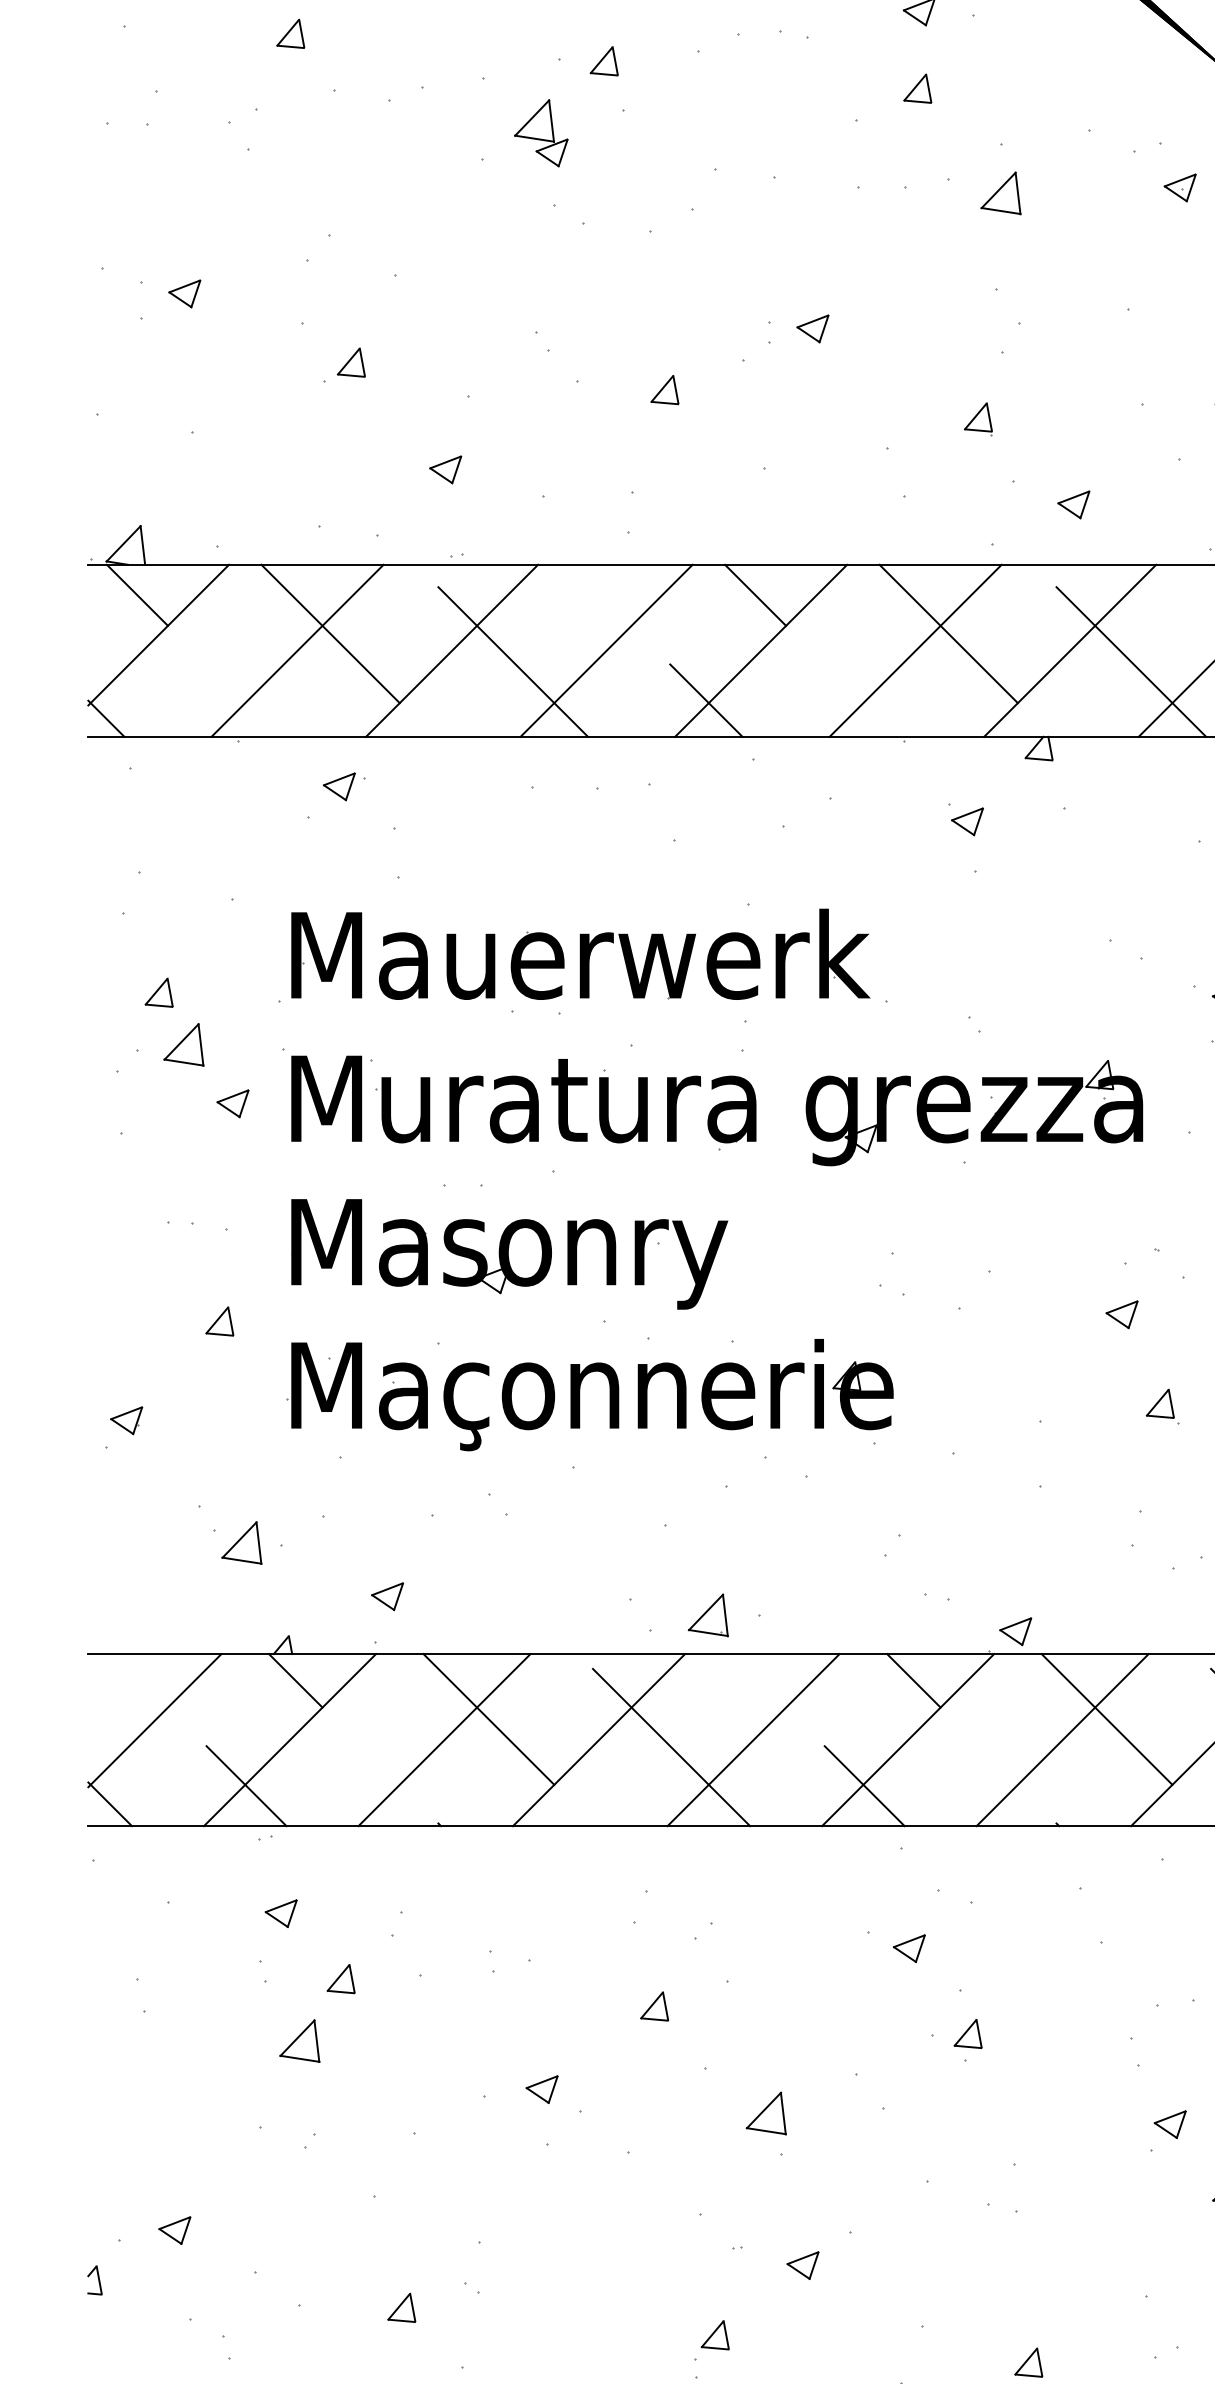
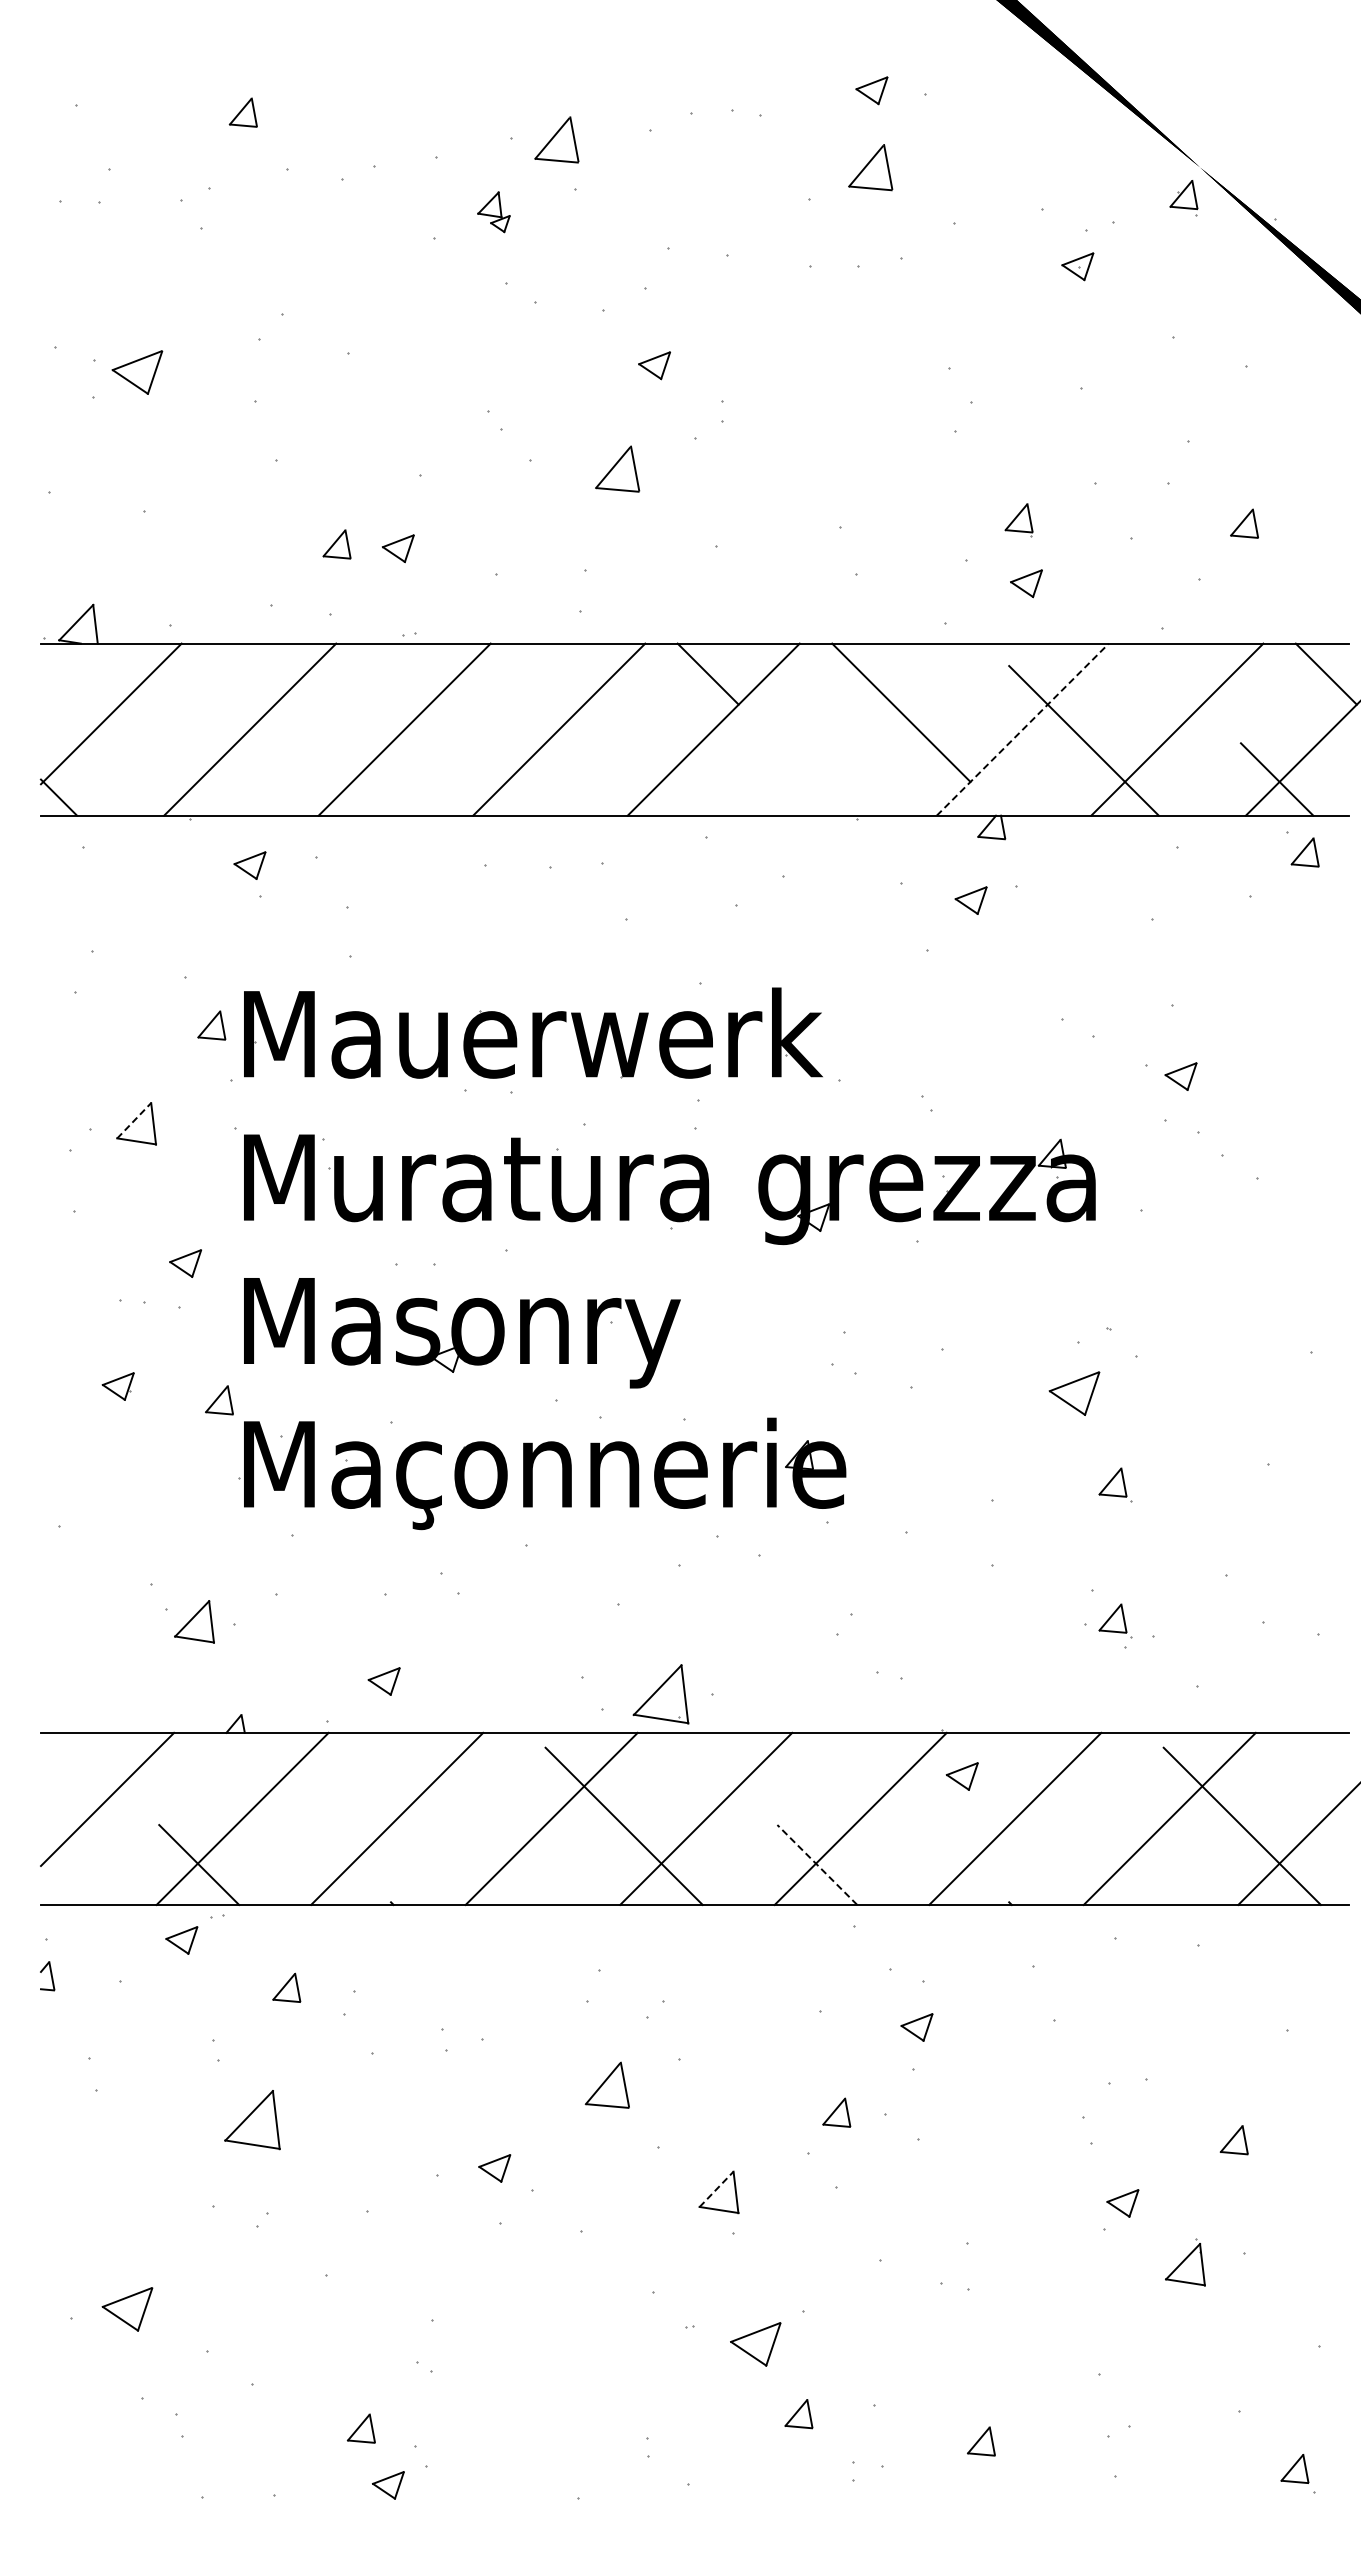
part: (603, 61) -> (556, 140), size x1.6
part: (916, 88) -> (869, 167), size x1.6
part: (540, 133) -> (493, 212), size x0.6
part: (1179, 187) -> (1077, 266), moved
part: (1000, 192) -> (953, 271), removed
part: (184, 293) -> (137, 372), size x1.6
part: (812, 328) -> (654, 365), moved
part: (350, 362) -> (336, 544), moved
part: (664, 389) -> (617, 468), size x1.6
part: (977, 419) -> (1018, 520), moved
line: (136, 594) -> (89, 673), removed
line: (330, 633) -> (283, 712), removed
line: (915, 650) -> (868, 729), removed
line: (1069, 650) -> (1022, 729), solid -> dashed
line: (512, 661) -> (465, 740), removed
line: (705, 700) -> (658, 779), removed
part: (338, 786) -> (249, 865), moved
part: (966, 821) -> (970, 900), moved
part: (158, 992) -> (211, 1025), moved
line: (181, 1041) -> (134, 1120), solid -> dashed
part: (232, 1103) -> (185, 1263), moved
part: (1121, 1314) -> (1074, 1393), size x1.6
part: (219, 1321) -> (219, 1400), moved
part: (125, 1420) -> (117, 1386), moved
part: (1162, 1541) -> (1115, 1620), added
part: (386, 1596) -> (383, 1681), moved
part: (707, 1614) -> (660, 1693), size x1.4
part: (1014, 1631) -> (961, 1776), moved
line: (295, 1680) -> (248, 1759), removed
line: (913, 1680) -> (866, 1759), removed
line: (488, 1718) -> (441, 1797), removed
line: (1106, 1718) -> (1059, 1797), removed
line: (864, 1785) -> (817, 1864), solid -> dashed
line: (109, 1803) -> (62, 1882), removed
part: (280, 1913) -> (181, 1940), moved
part: (908, 1948) -> (916, 2027), moved
part: (340, 1978) -> (286, 1987), moved
part: (653, 2006) -> (606, 2085), size x1.6
part: (967, 2033) -> (836, 2112), moved
part: (299, 2040) -> (252, 2119), size x1.4
line: (763, 2110) -> (716, 2189), solid -> dashed
part: (174, 2230) -> (127, 2309), size x1.6
part: (802, 2265) -> (755, 2344), size x1.6
part: (94, 2280) -> (47, 1976), moved
part: (400, 2307) -> (360, 2428), moved
part: (714, 2335) -> (798, 2414), moved

